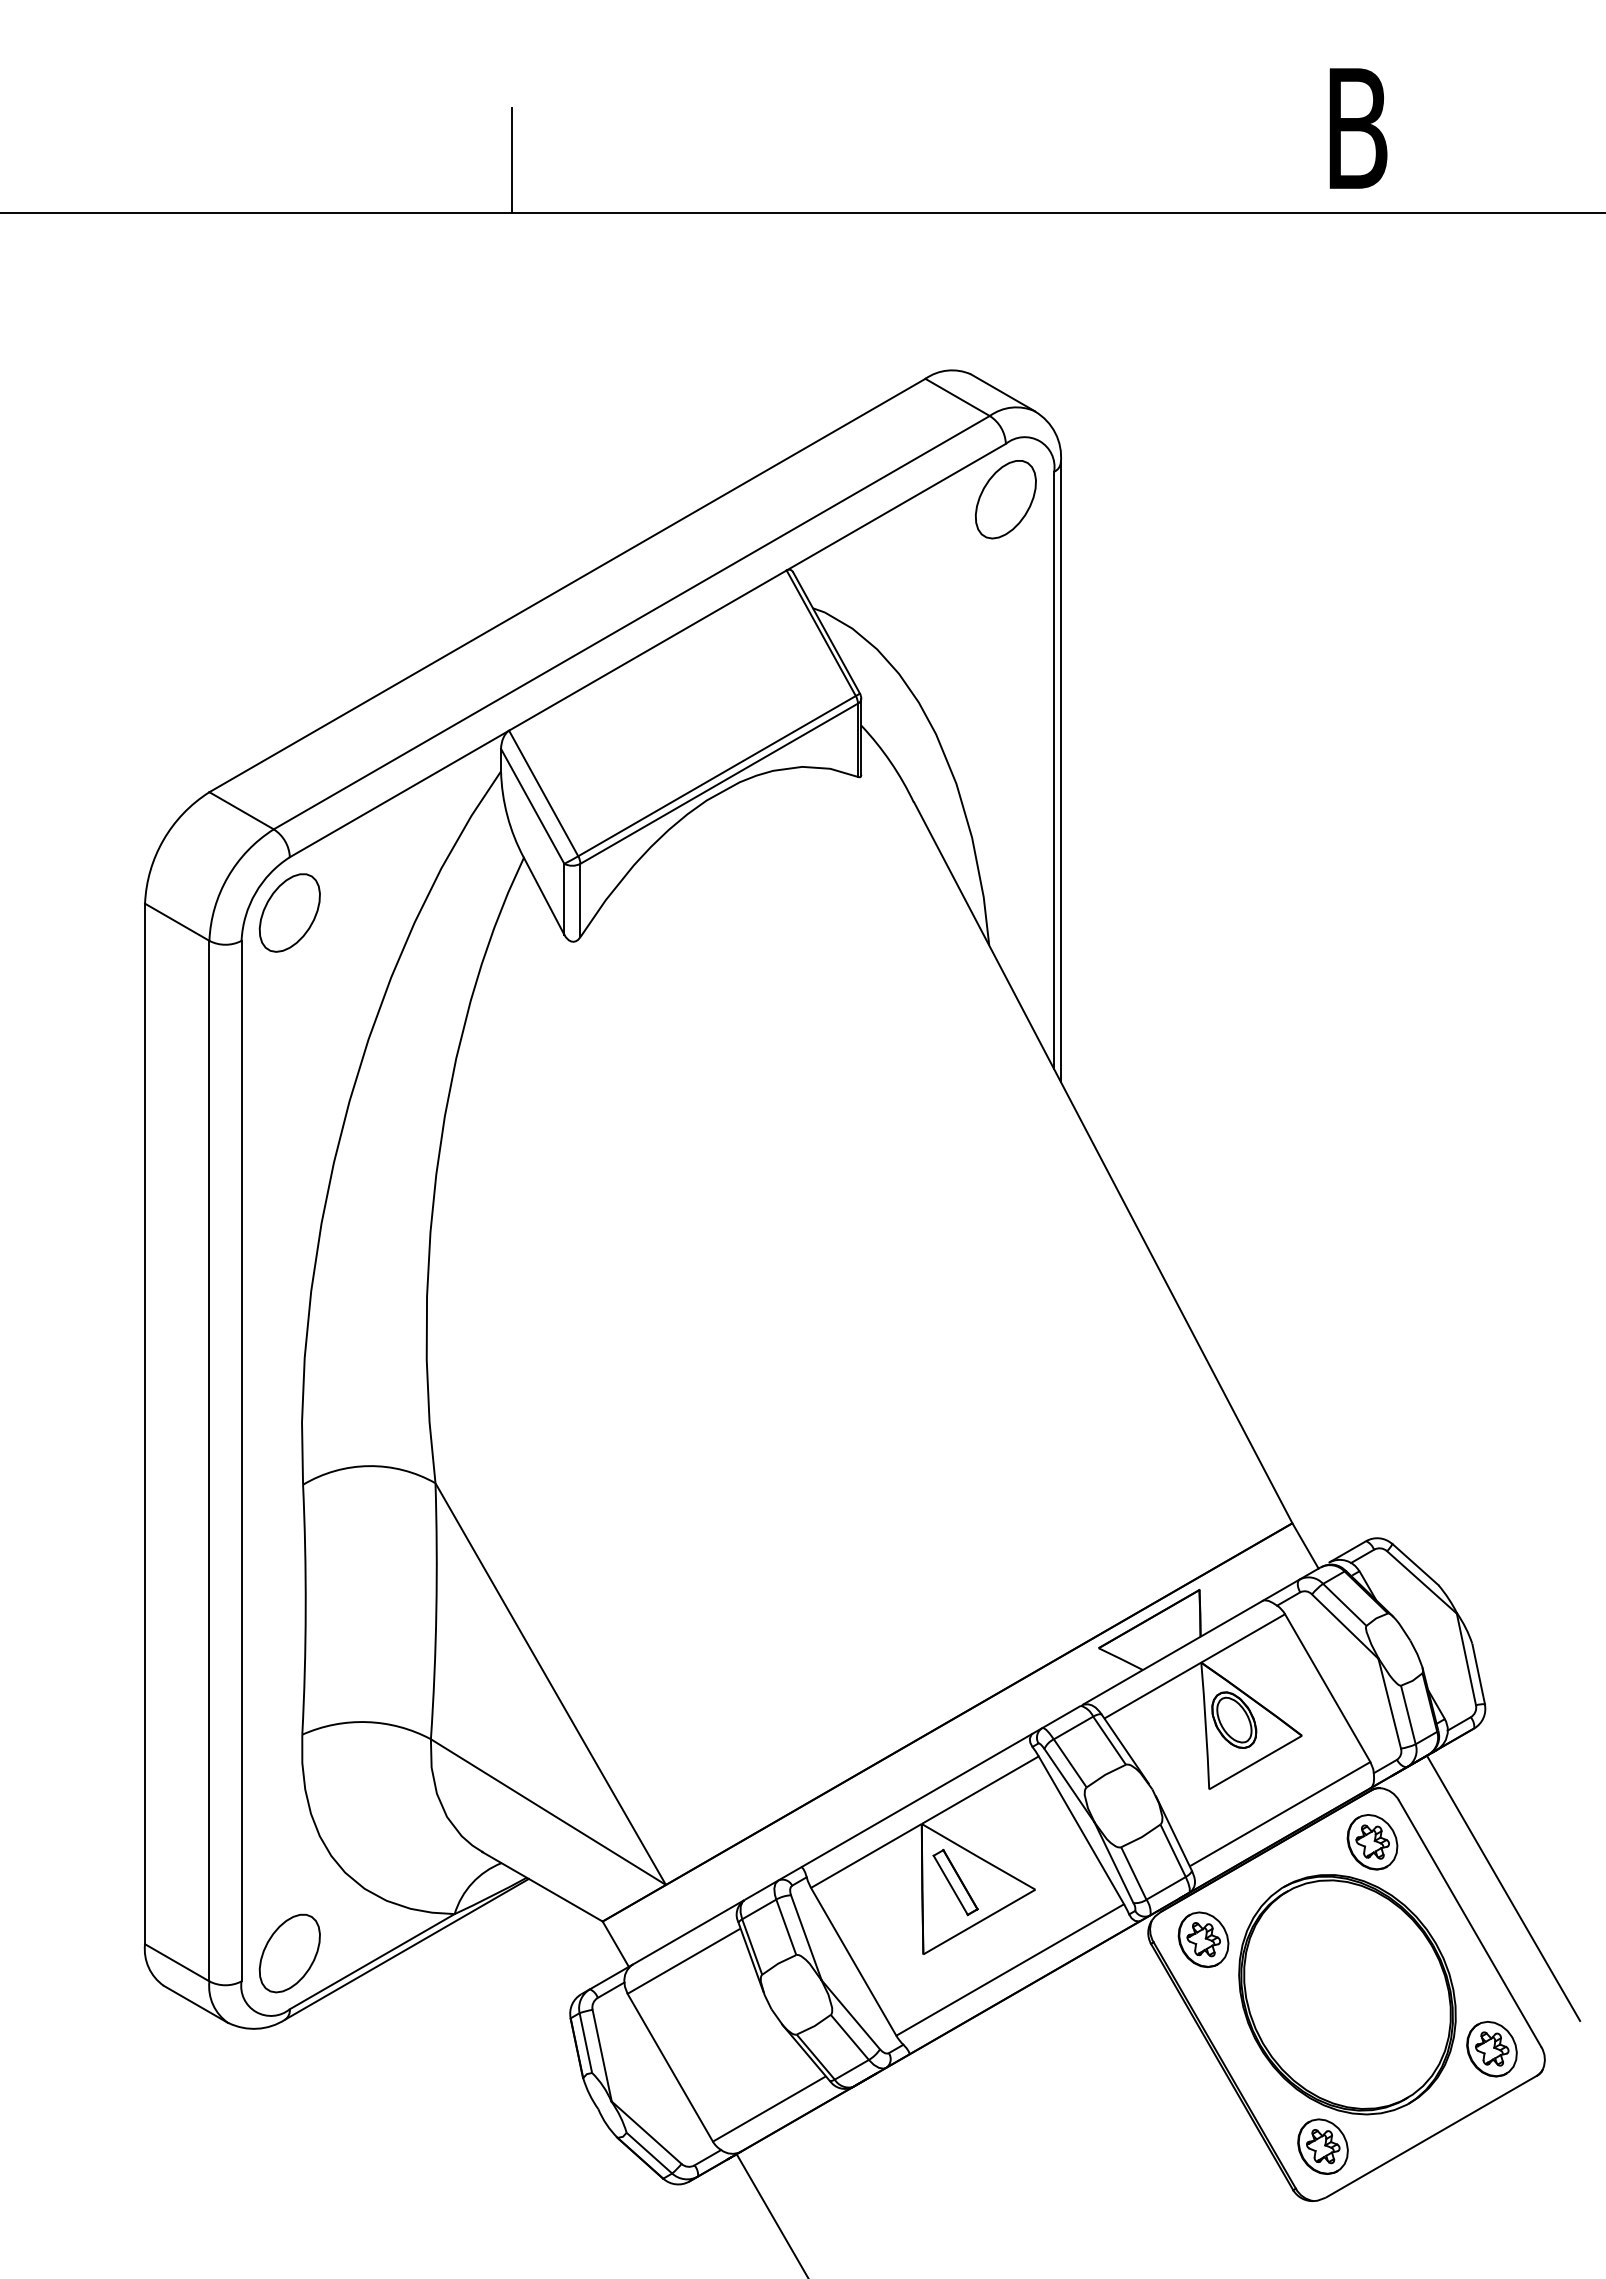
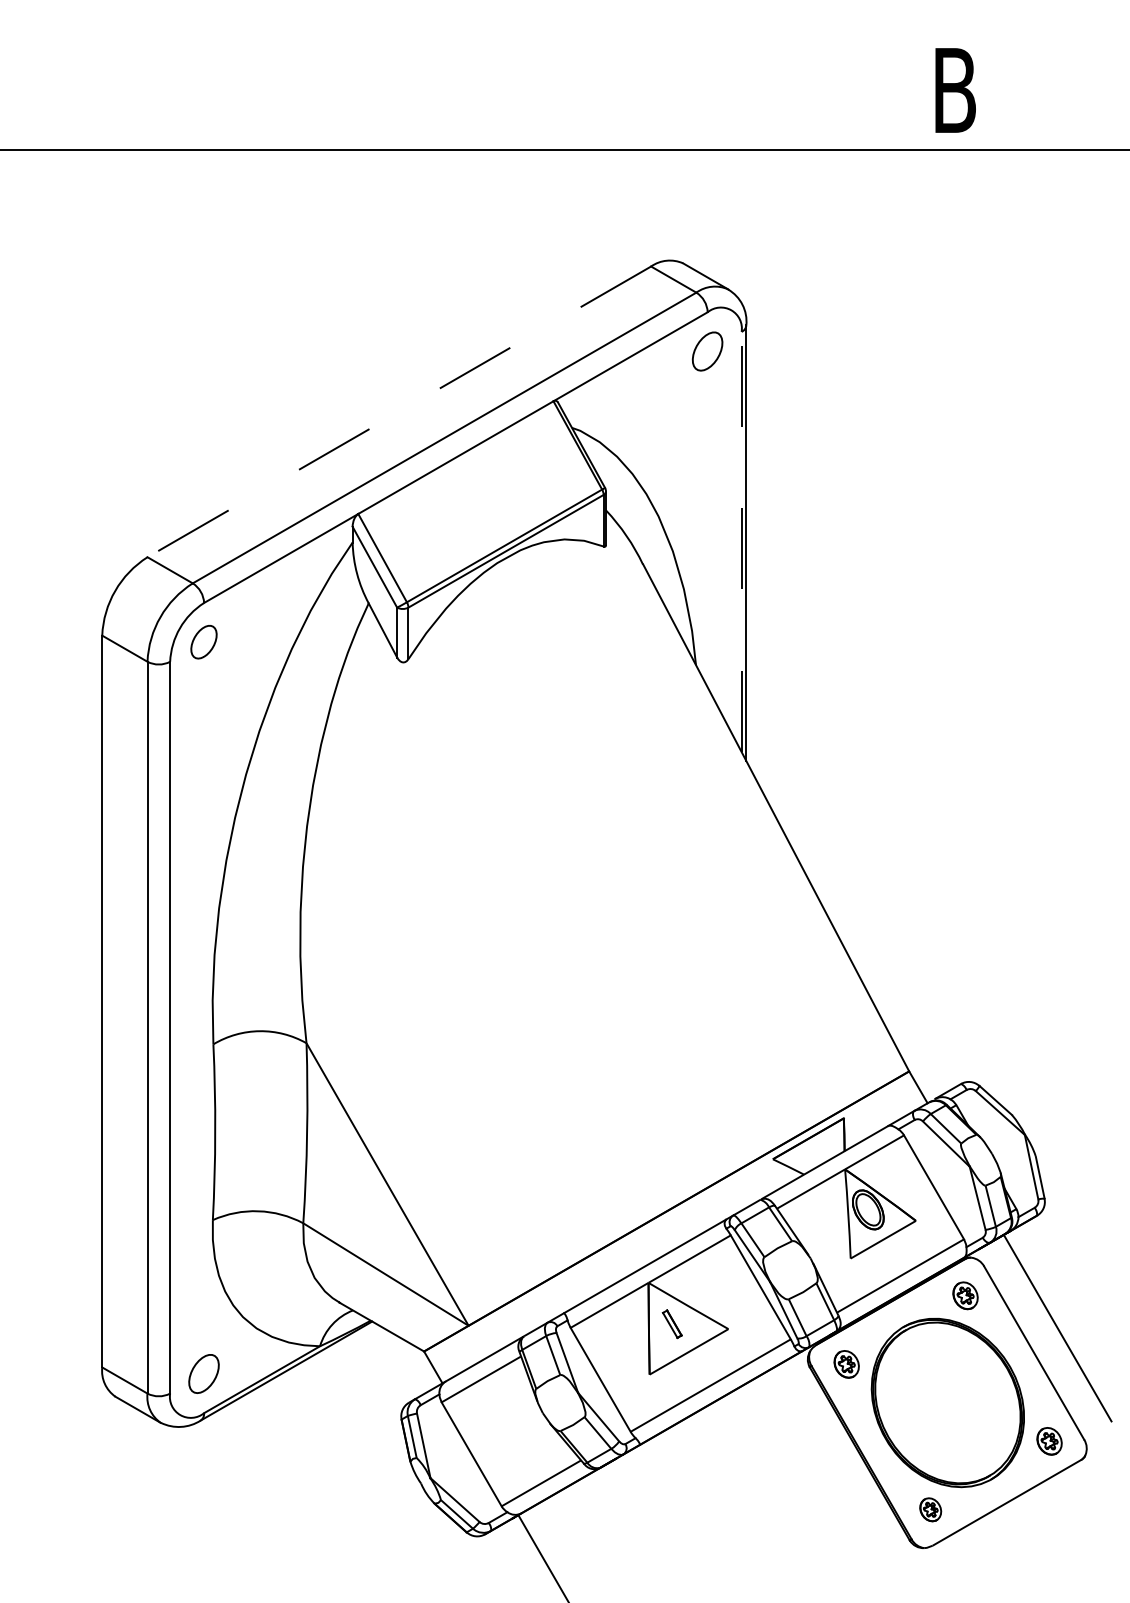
line: (511, 160) -> (359, 112), removed
part: (1005, 499) -> (707, 351), size x0.7
line: (567, 585) -> (399, 411), solid -> dashed
line: (1054, 770) -> (741, 541), solid -> dashed
part: (289, 912) -> (203, 641), size x0.6
part: (1372, 1842) -> (965, 1295), size x0.7
part: (955, 1882) -> (672, 1324), size x0.6
part: (1203, 1939) -> (846, 1364), size x0.7
part: (289, 1953) -> (203, 1373), size x0.7
part: (1491, 2049) -> (1049, 1441), size x0.7
part: (1322, 2146) -> (930, 1509), size x0.6

